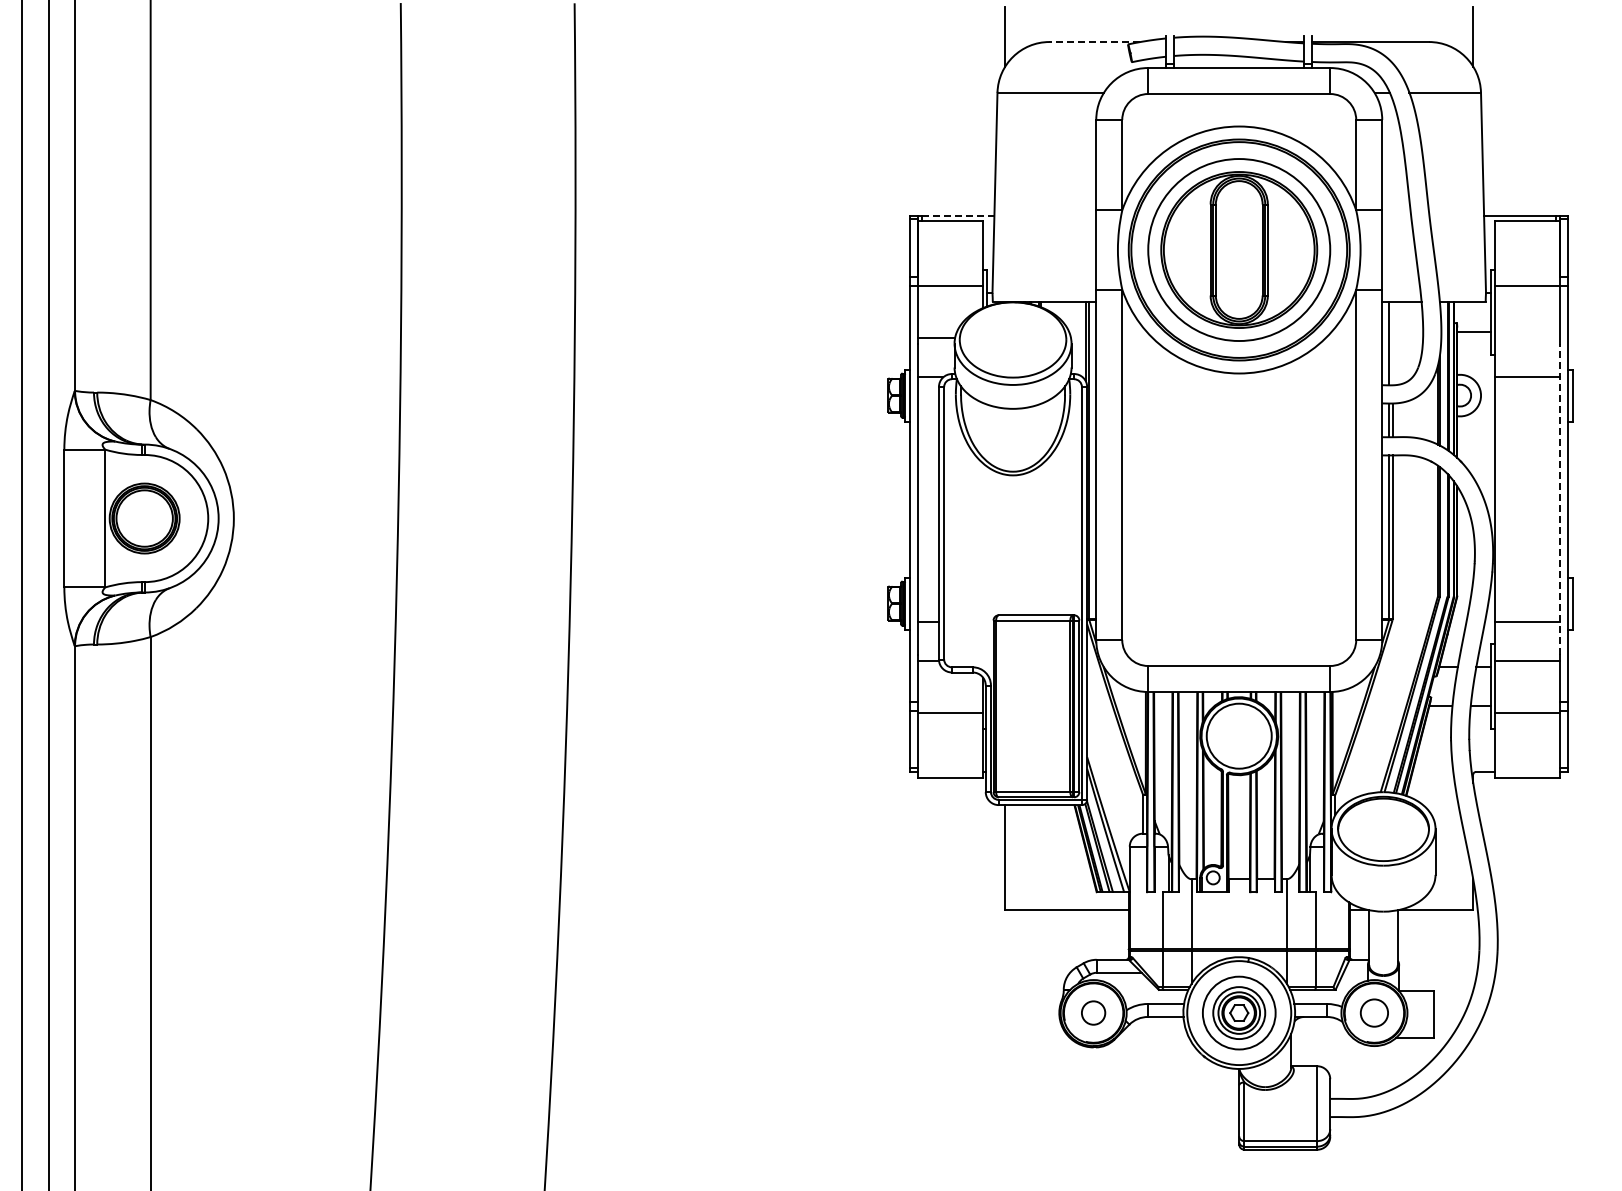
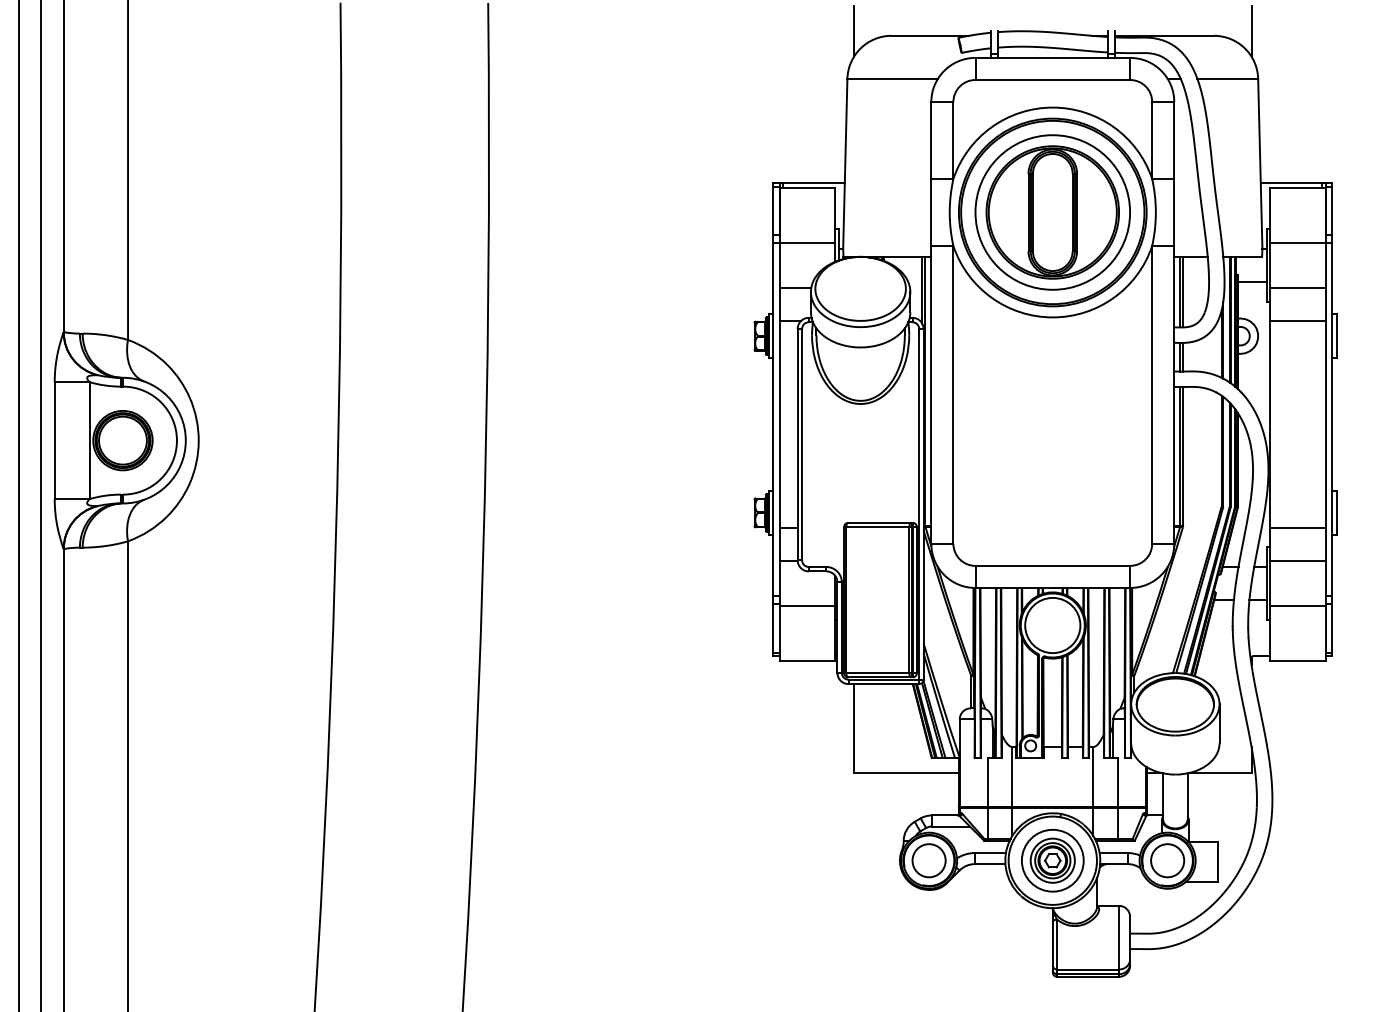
line: (1094, 42) -> (929, 36), dashed -> solid
line: (958, 215) -> (814, 183), dashed -> solid
line: (1527, 338) -> (1297, 287), added
line: (1392, 343) -> (1182, 291), added
line: (1560, 499) -> (1325, 424), dashed -> solid
circle: (1093, 1012) -> (928, 860), size x1.67
circle: (1373, 1012) -> (1166, 860), size x1.43

